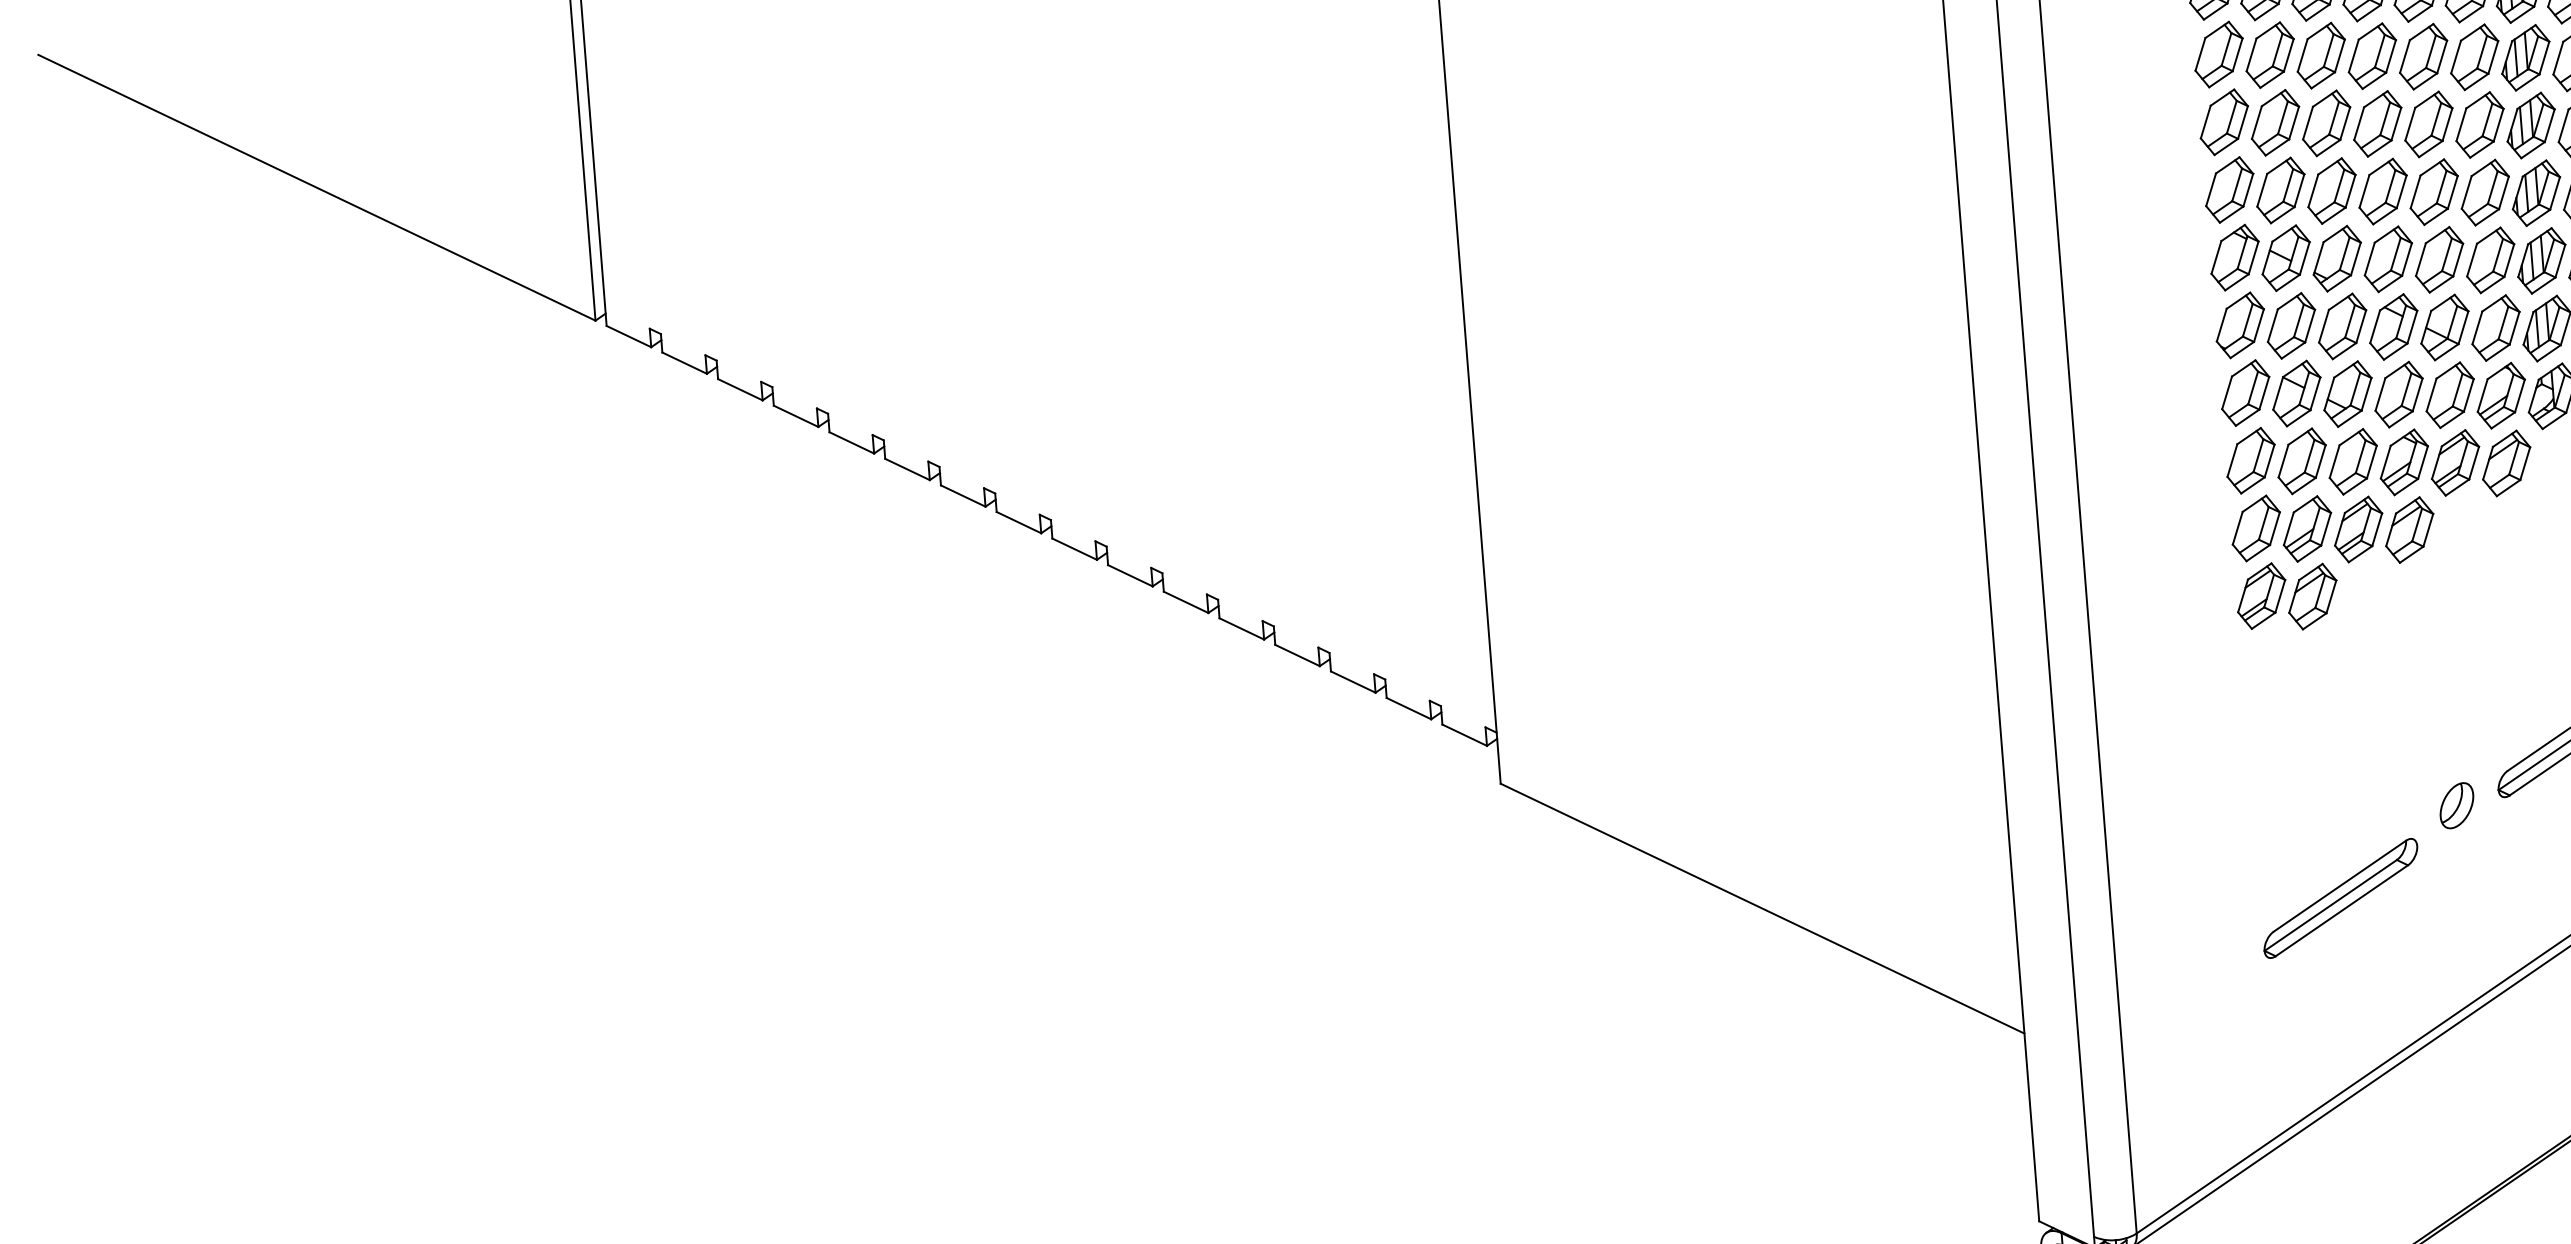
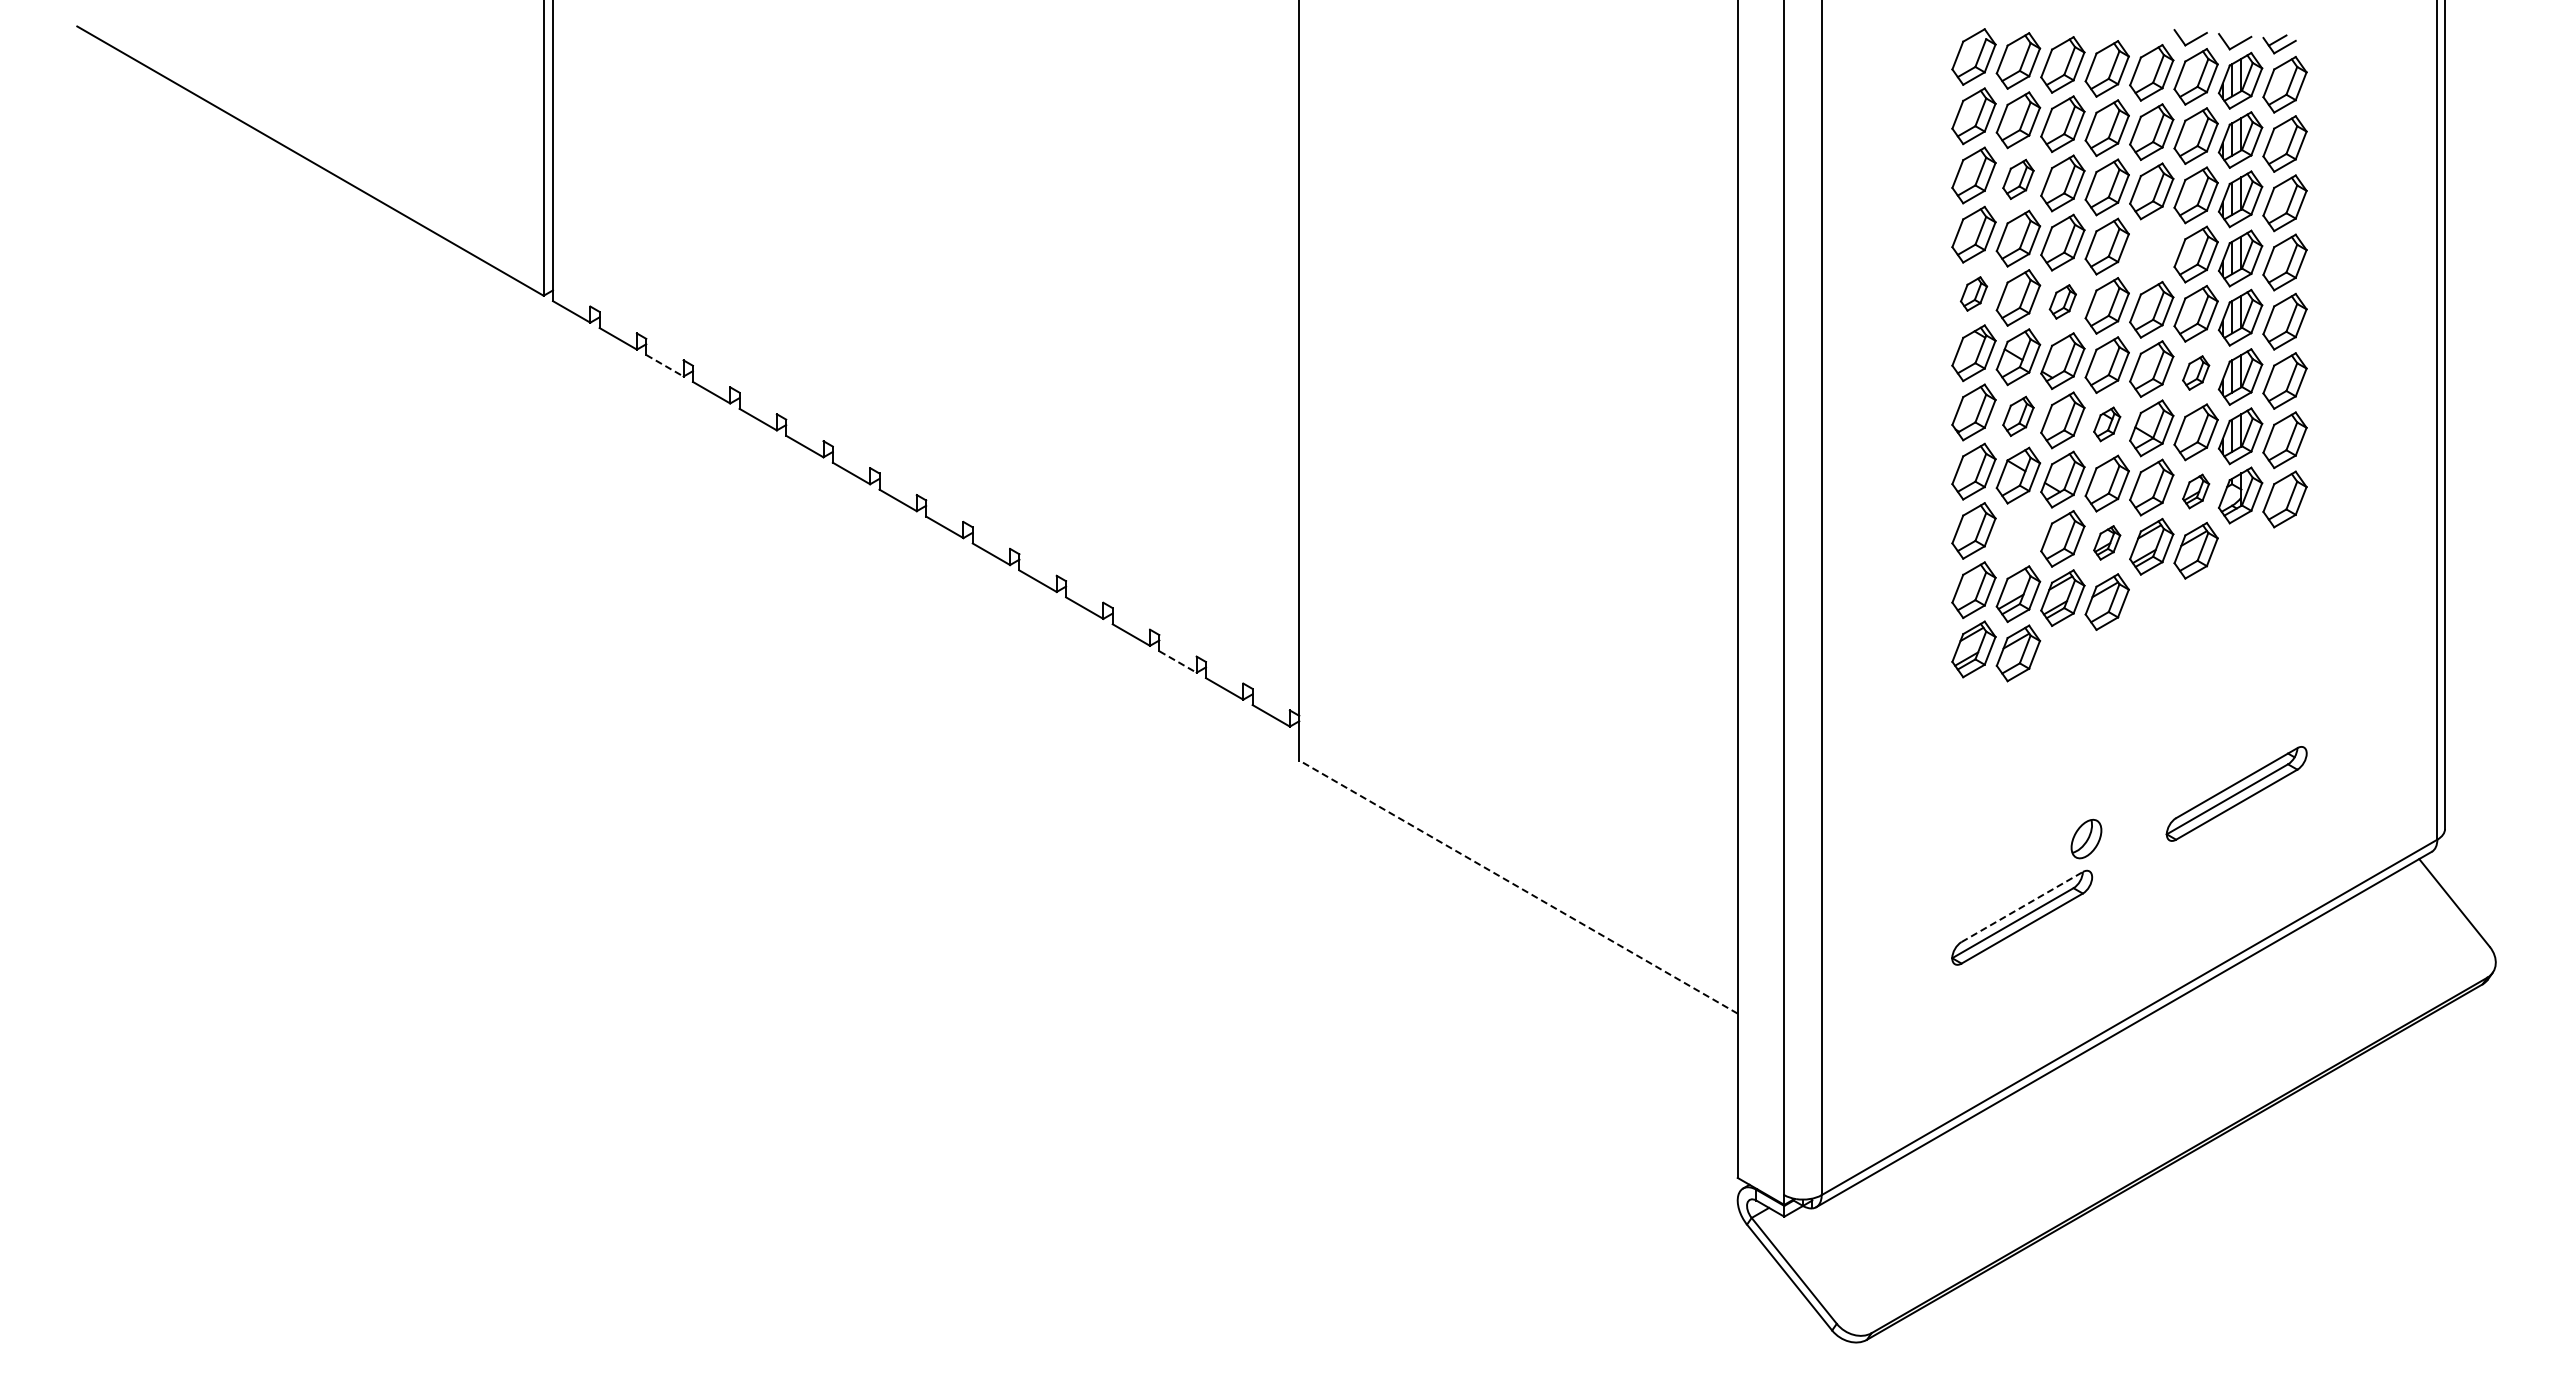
part: (2270, 55) -> (2018, 179), size x0.7
part: (2428, 124) -> (2151, 250), removed
part: (2229, 189) -> (1973, 293), size x0.6
part: (2331, 190) -> (2062, 301), size x0.6
part: (2489, 259) -> (2195, 372), size x0.6
part: (2291, 325) -> (2018, 416), size x0.7
part: (2392, 327) -> (2106, 424), size x0.6
line: (739, 389) -> (664, 365), solid -> dashed
part: (2500, 395) -> (2195, 491), size x0.6
part: (2302, 460) -> (2018, 534), removed
part: (2403, 462) -> (2106, 542), size x0.6
line: (1353, 681) -> (1178, 661), solid -> dashed
part: (2456, 805) -> (2086, 838), moved
line: (2340, 885) -> (2022, 906), solid -> dashed
line: (1762, 907) -> (1518, 886), solid -> dashed

